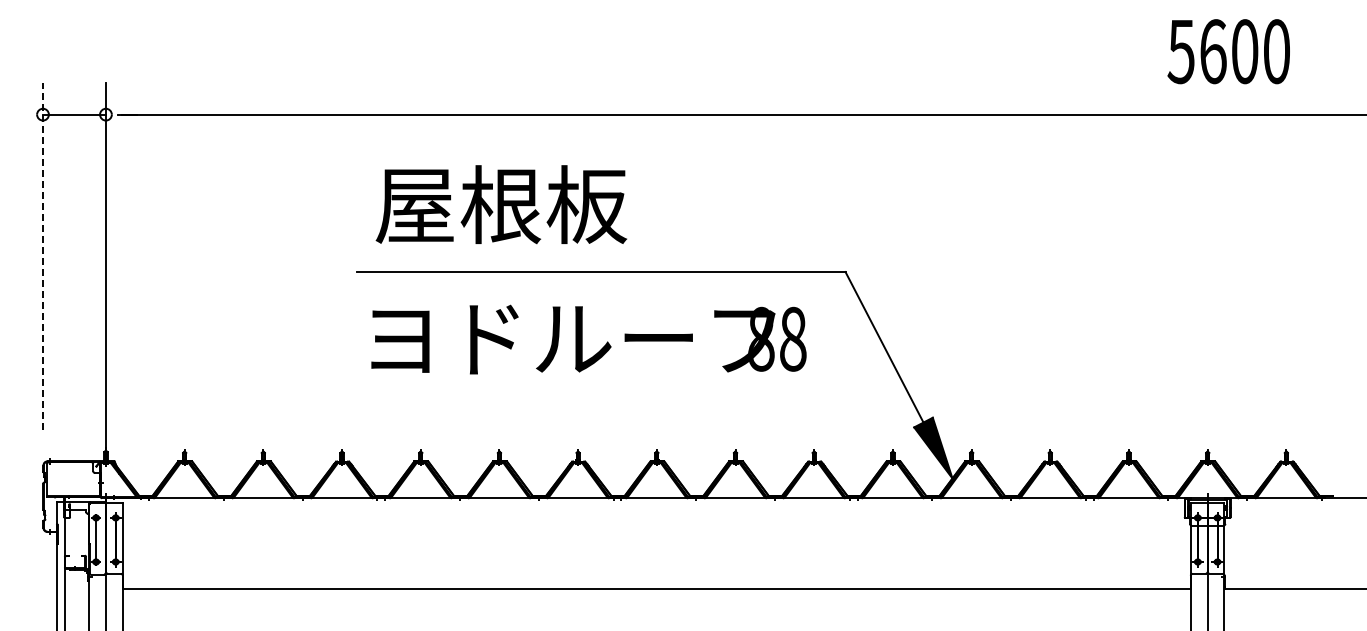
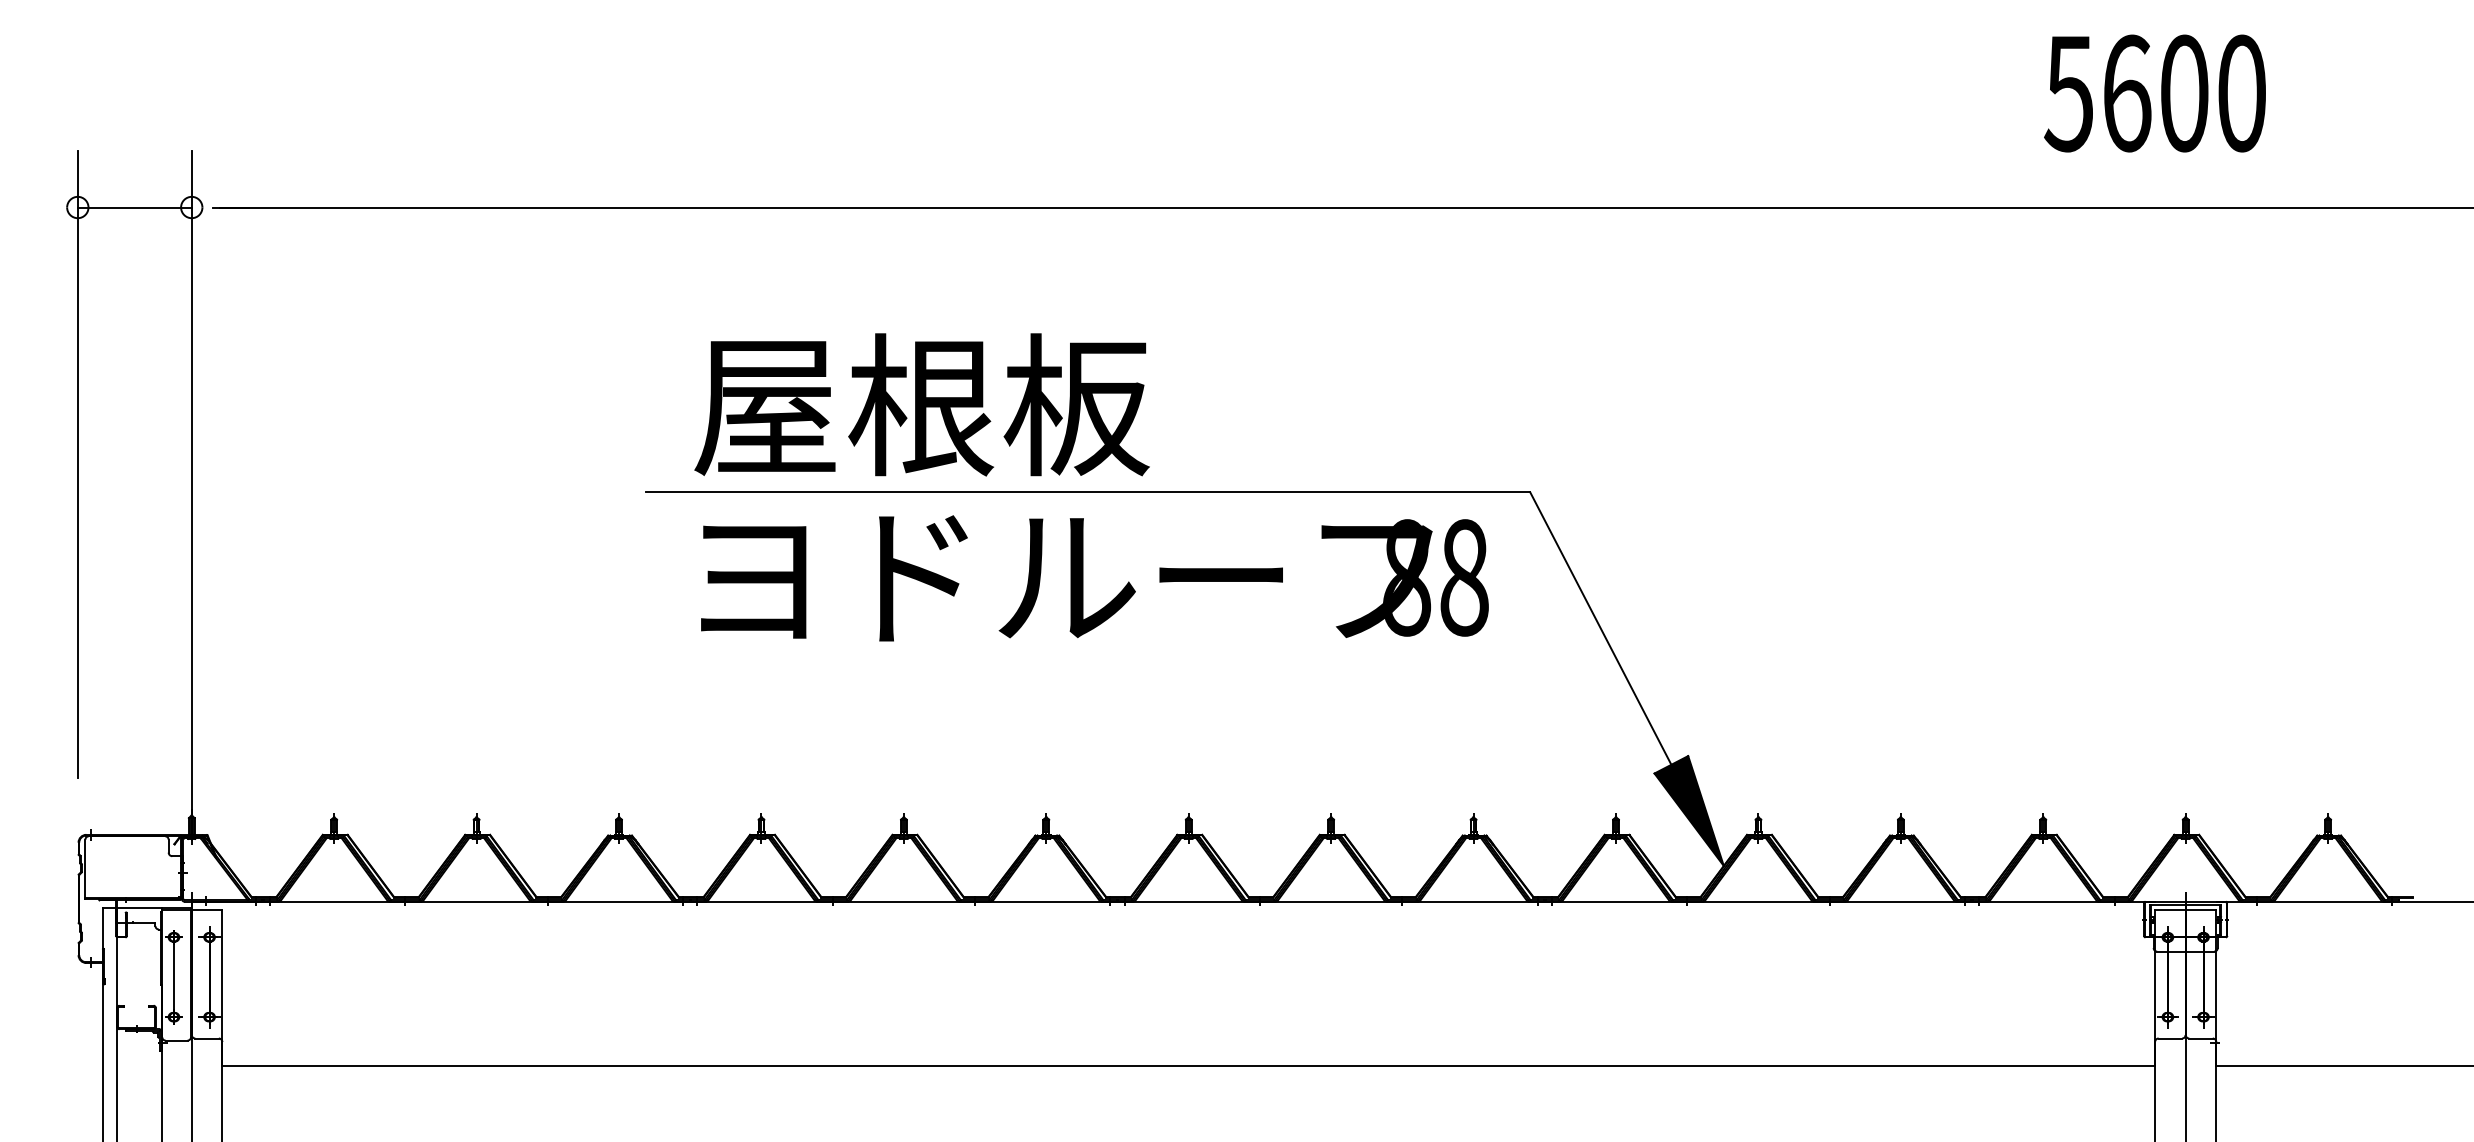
text: (1228, 51) -> (2154, 93), moved
text: (501, 204) -> (922, 404), moved
line: (43, 255) -> (78, 462), dashed -> solid
text: (588, 339) -> (1094, 578), moved

